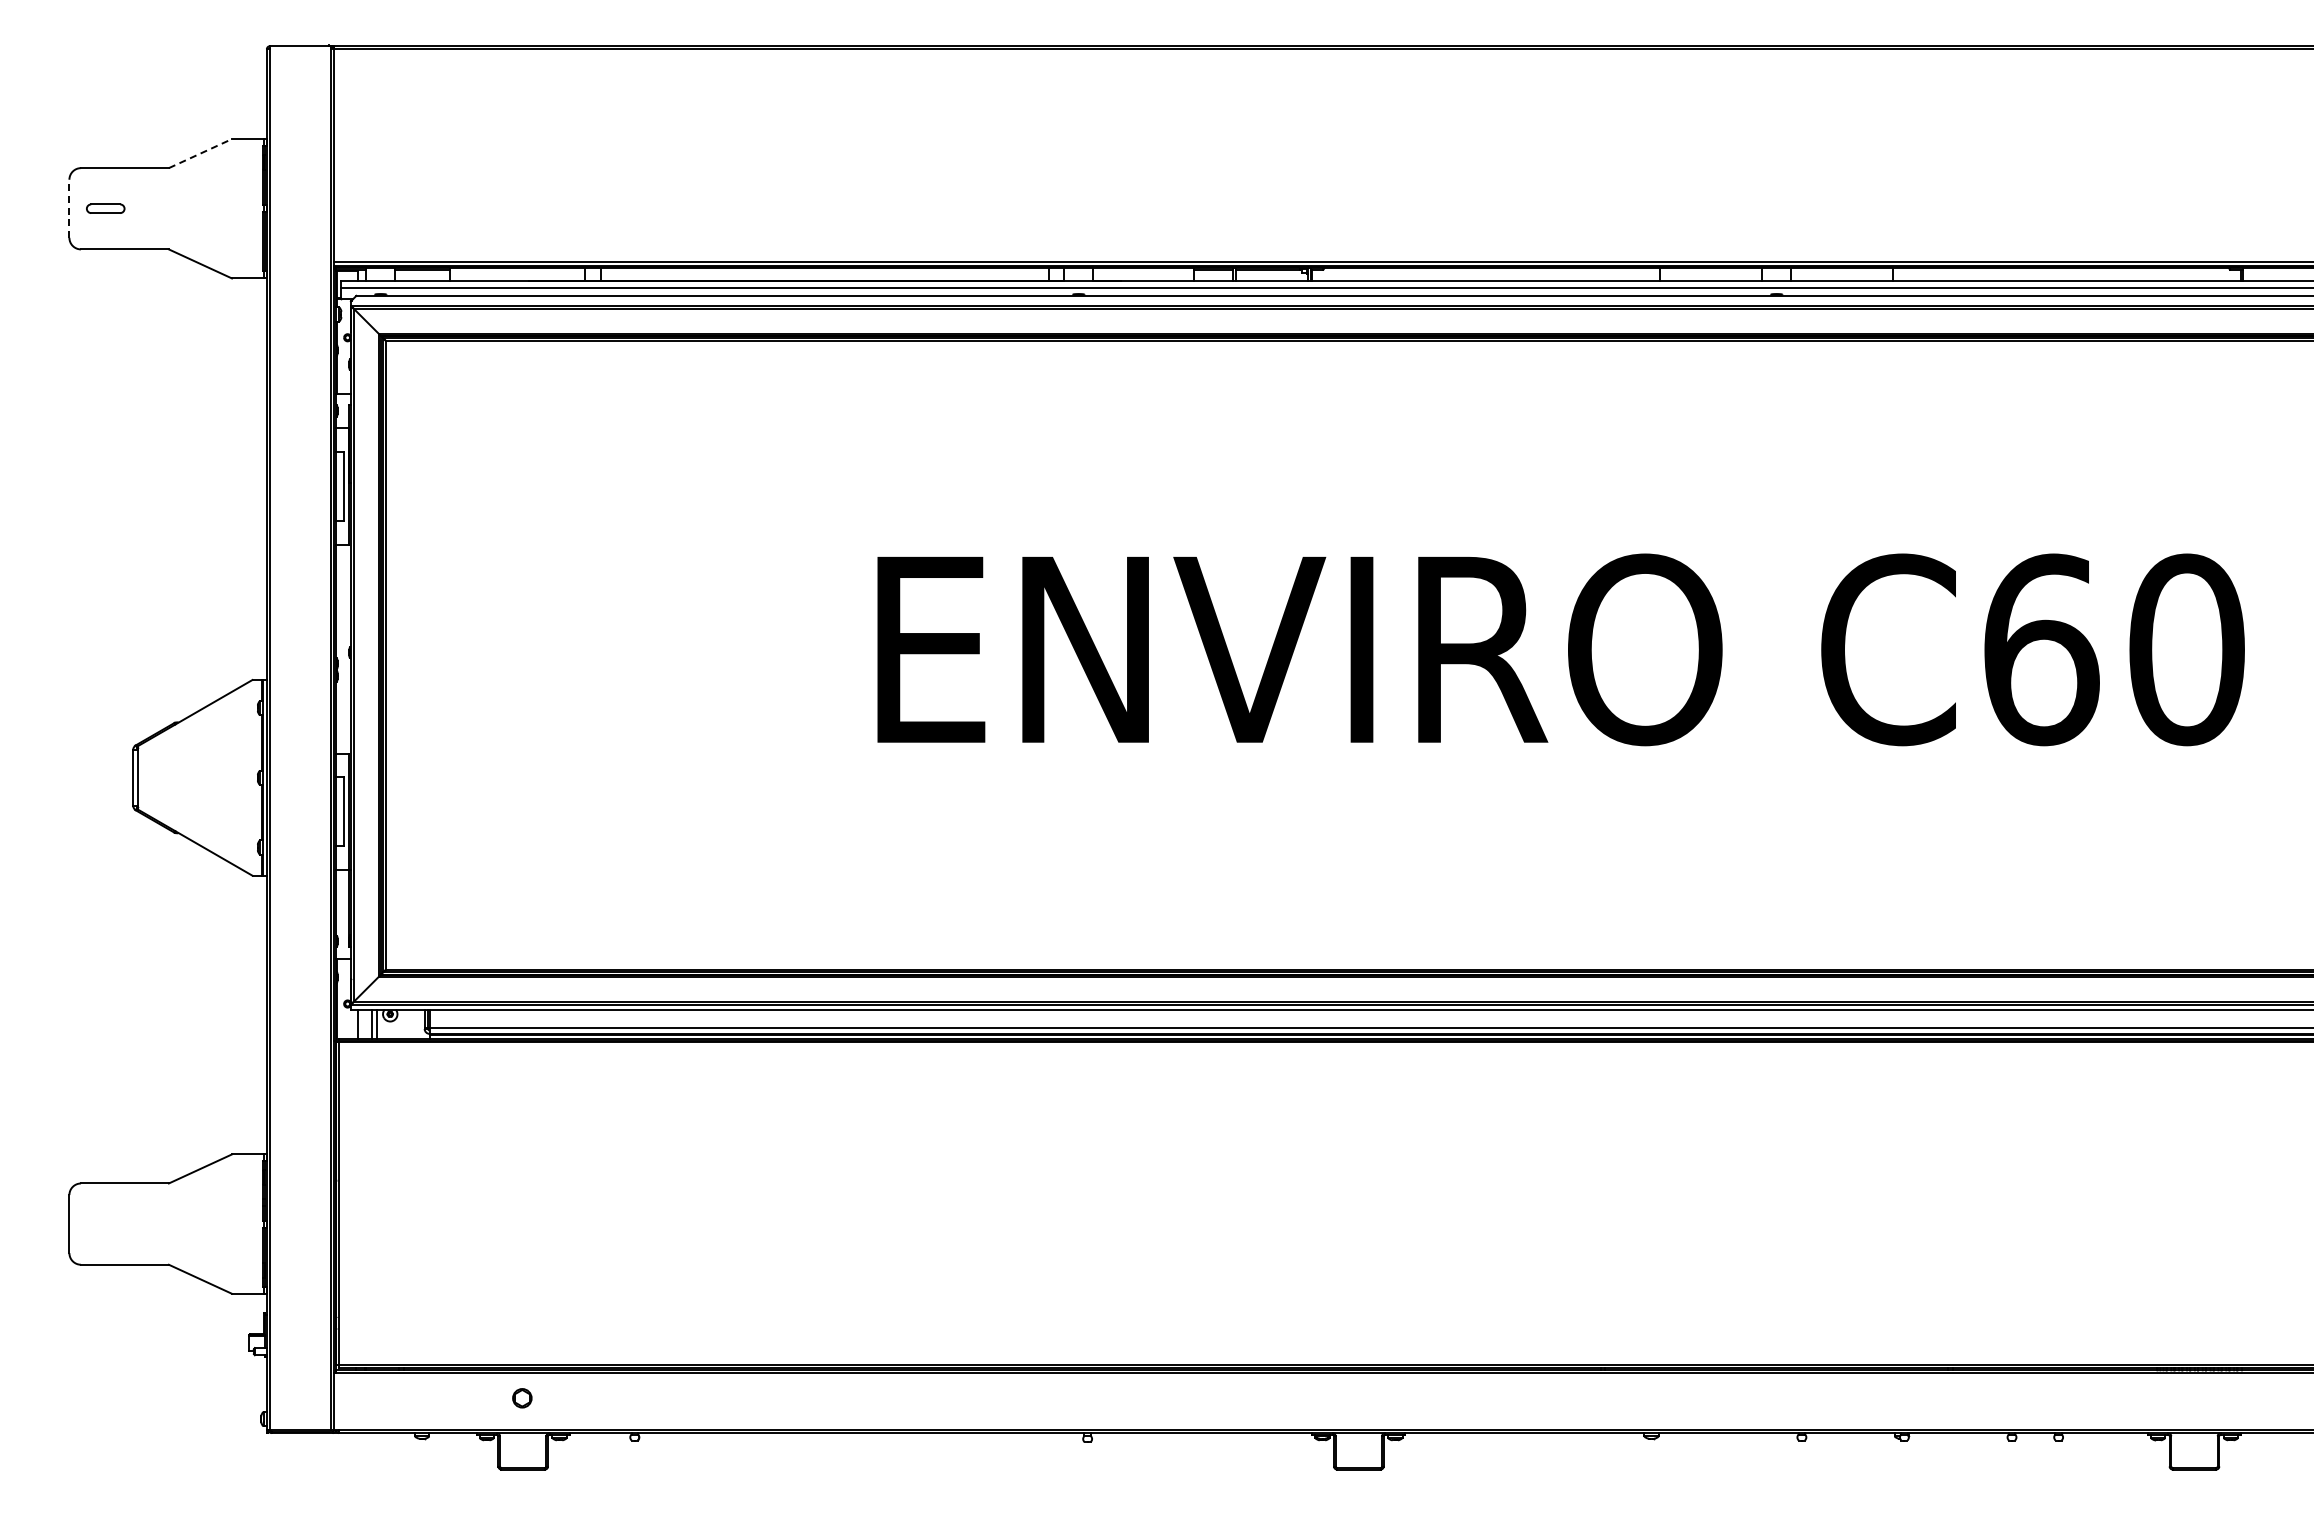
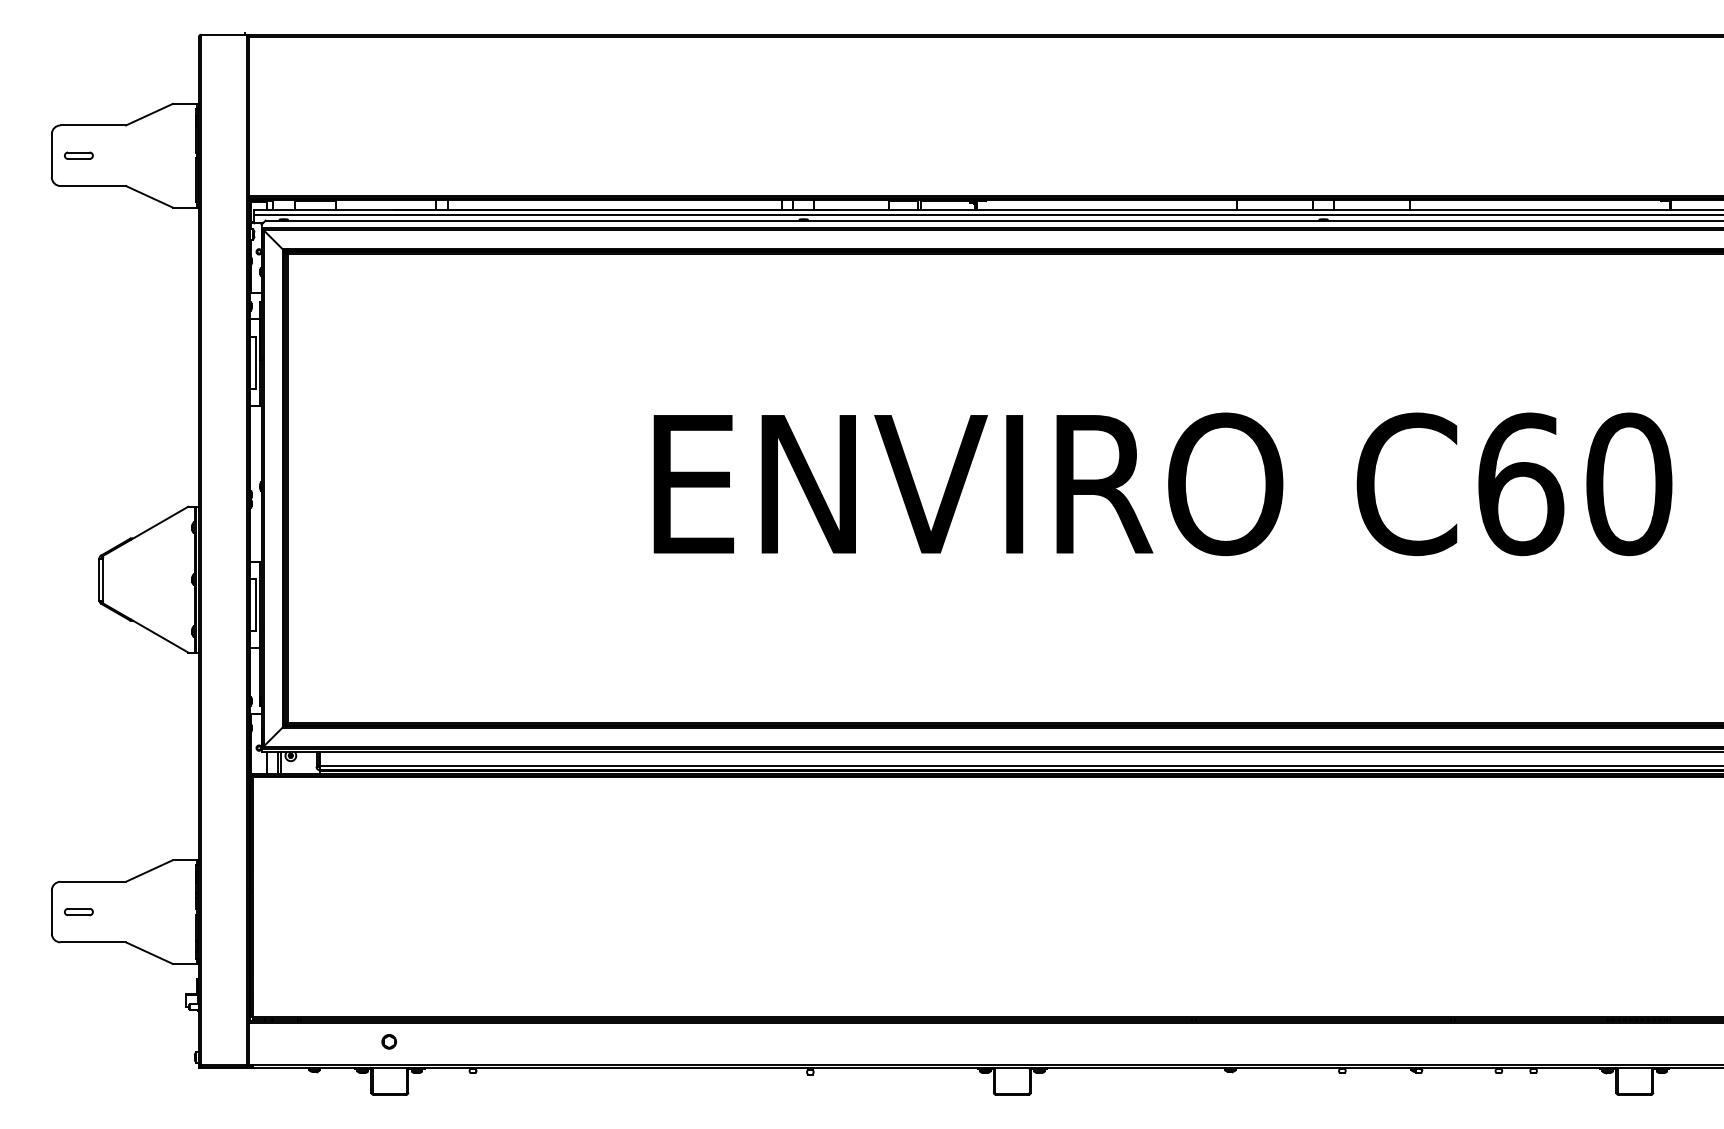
line: (200, 153) -> (149, 114), dashed -> solid
line: (69, 208) -> (51, 155), dashed -> solid
part: (105, 1223) -> (78, 911), added

